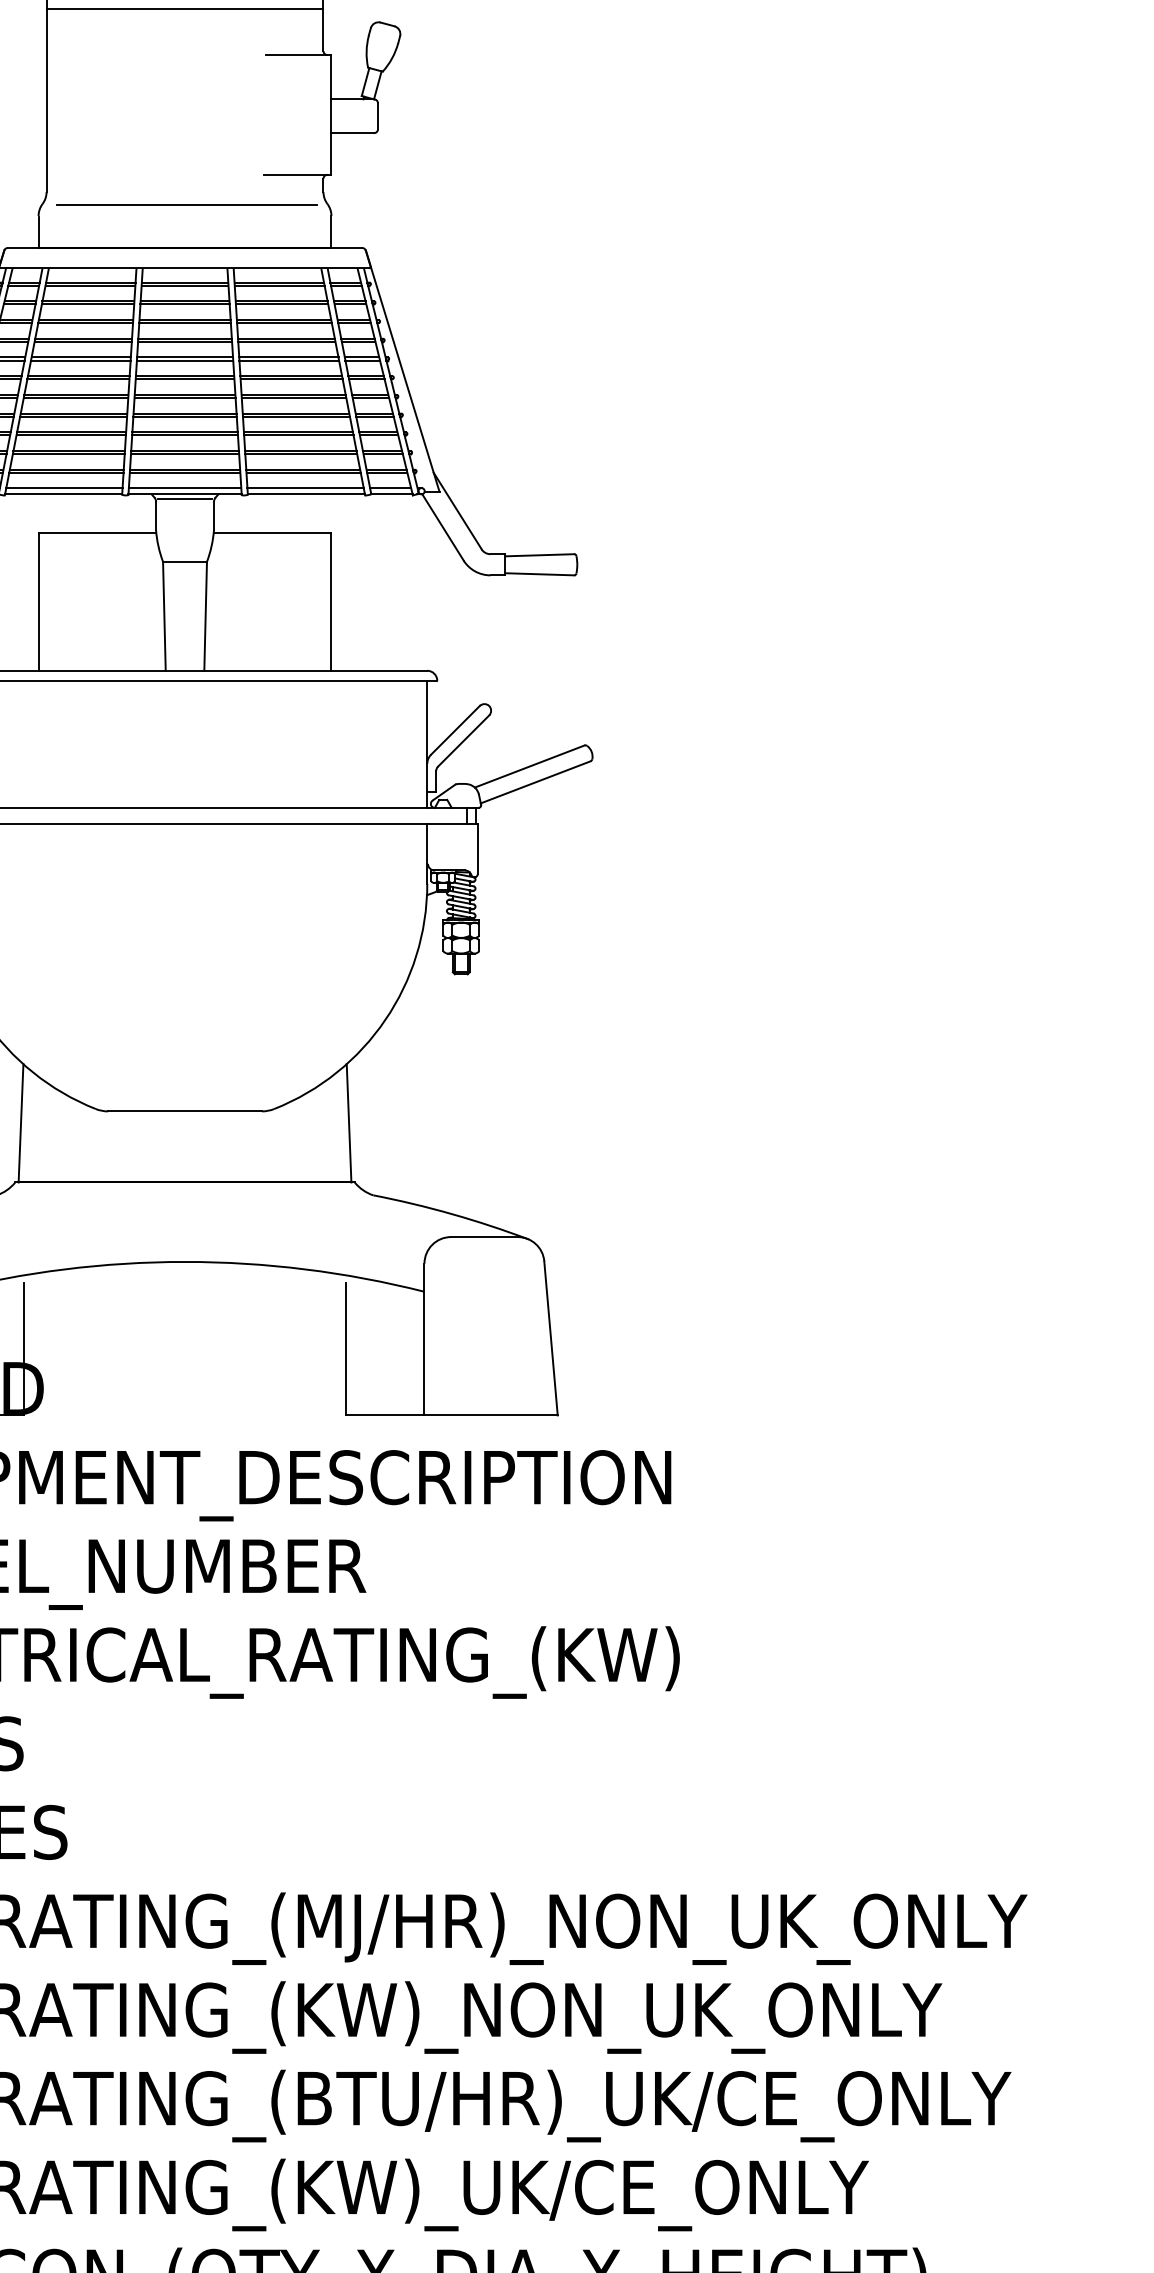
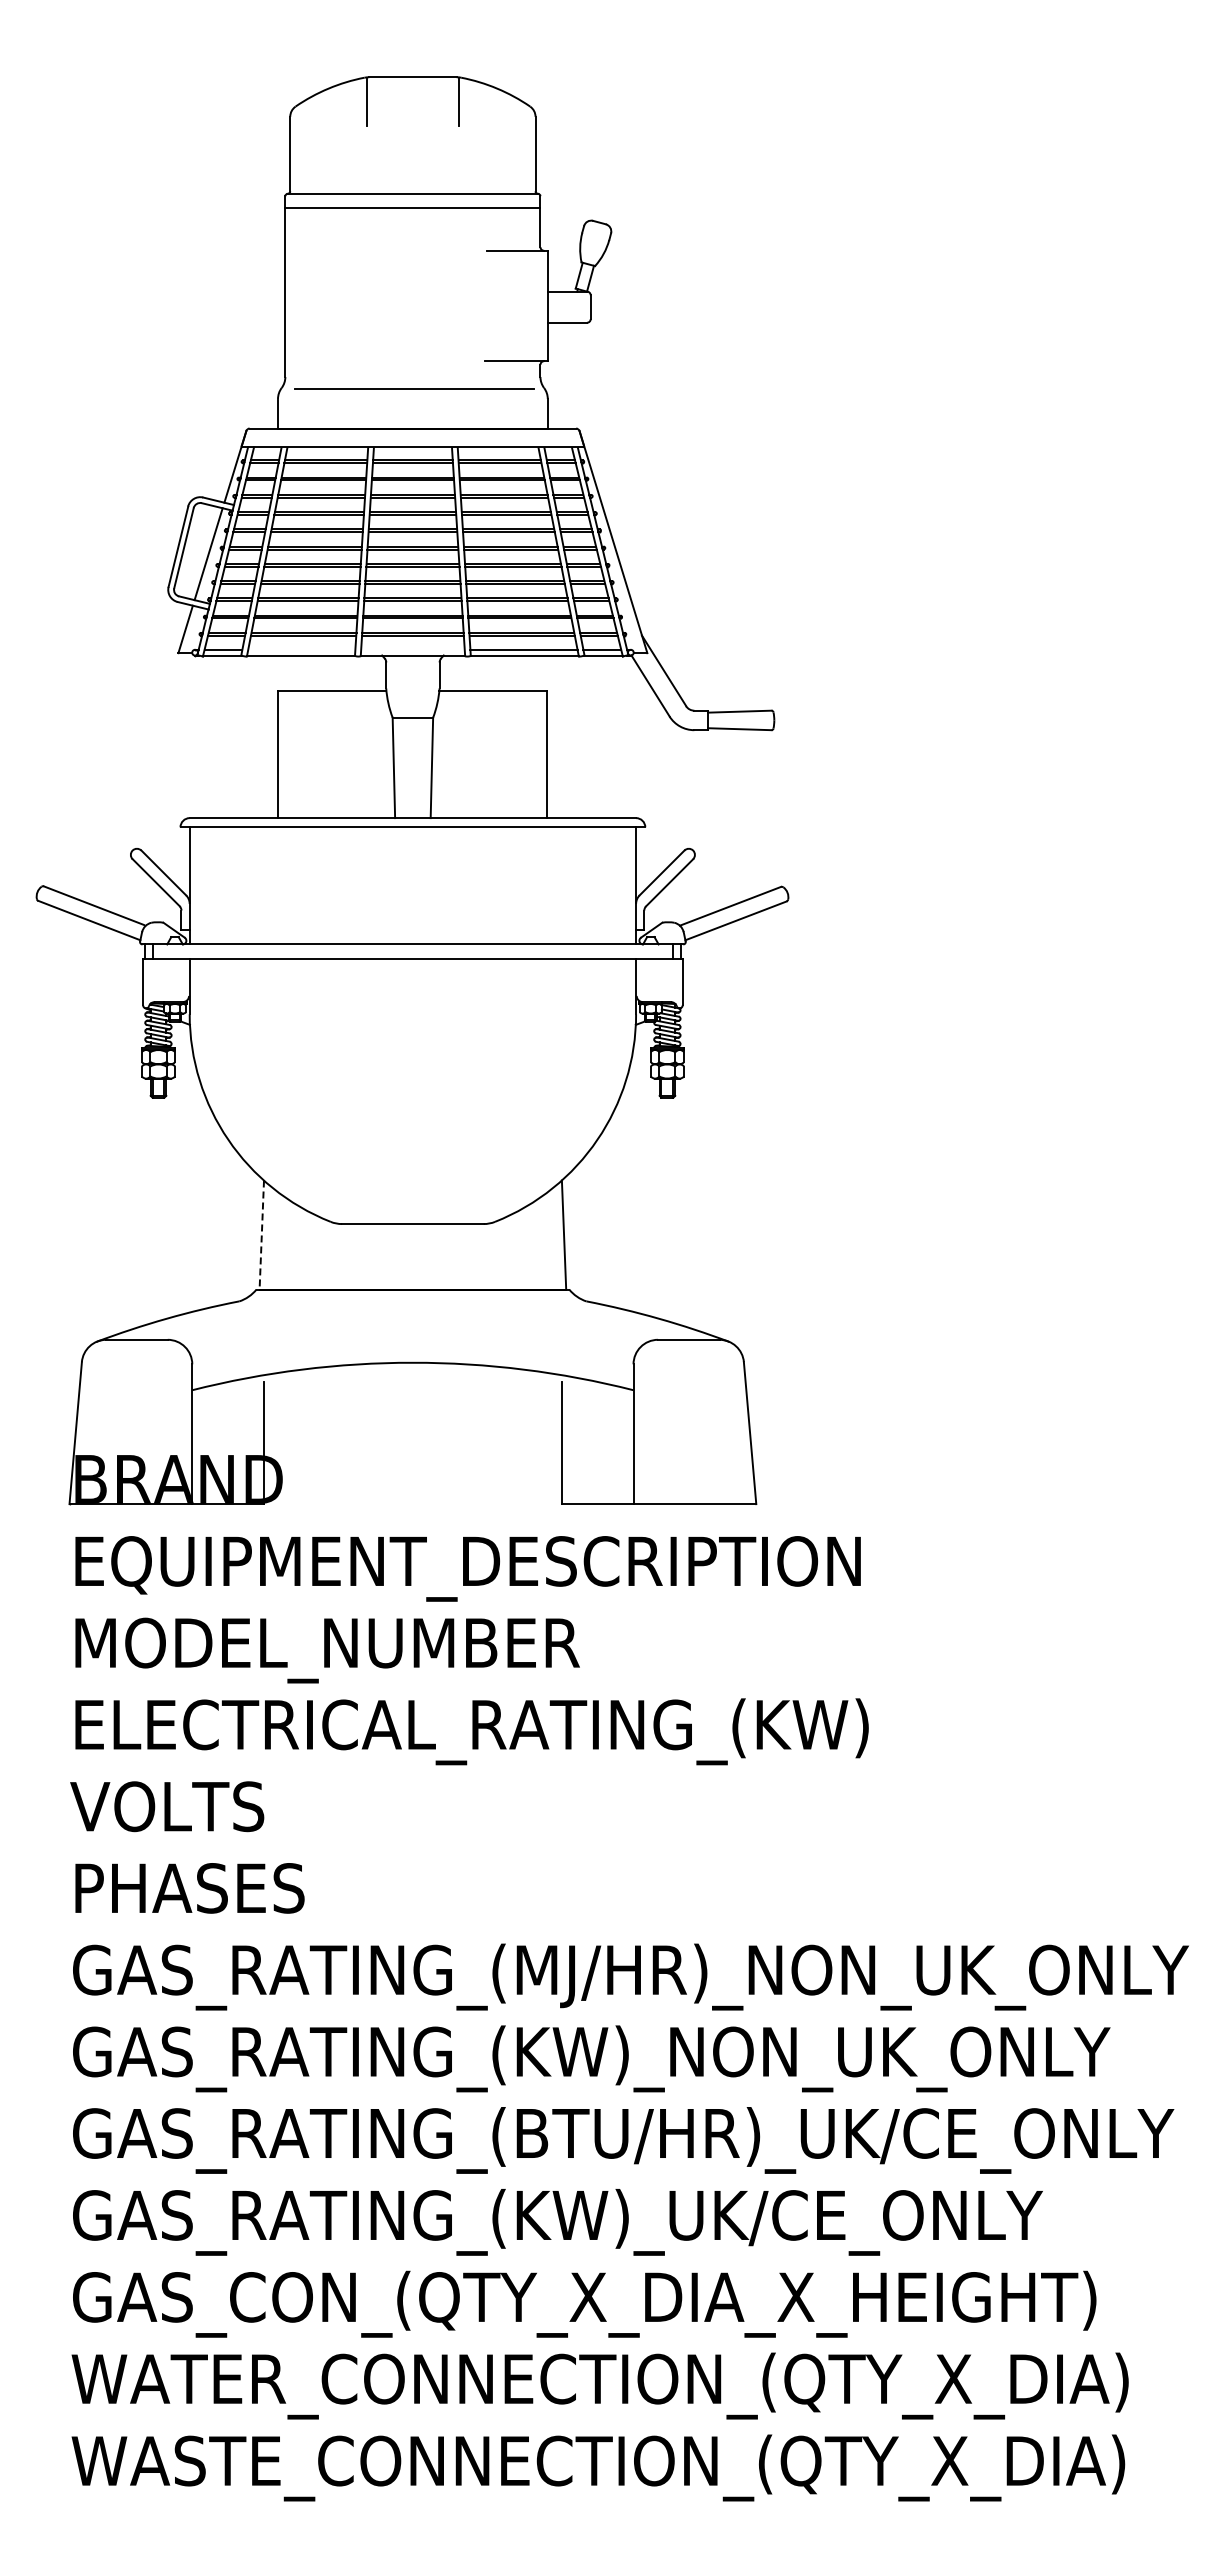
line: (64, 487) -> (301, 649), removed
line: (184, 487) -> (412, 649), removed
line: (184, 499) -> (412, 660), removed
line: (20, 1123) -> (261, 1235), solid -> dashed

